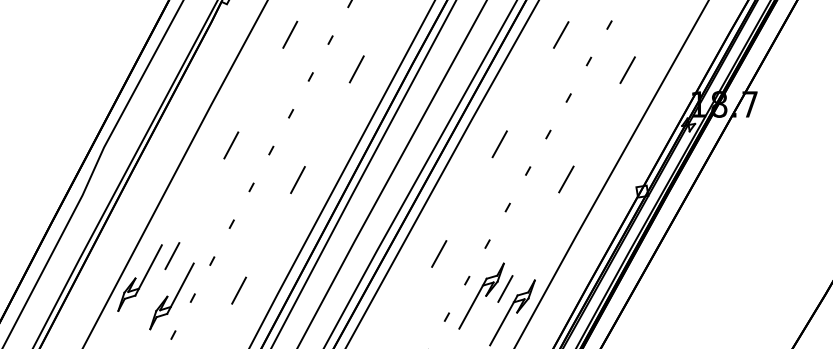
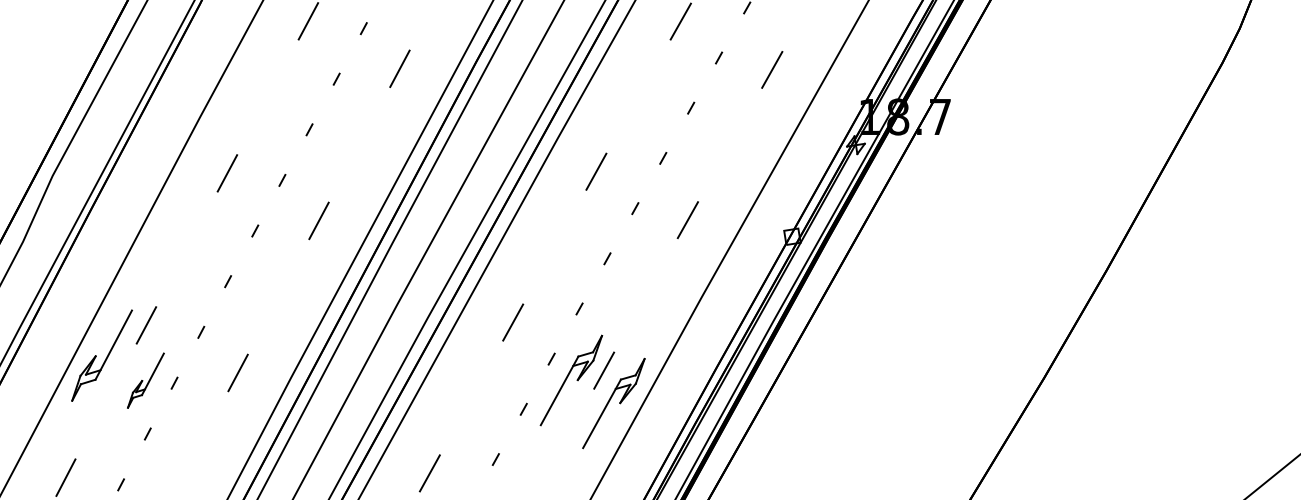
part: (171, 296) -> (145, 380), size x0.6

